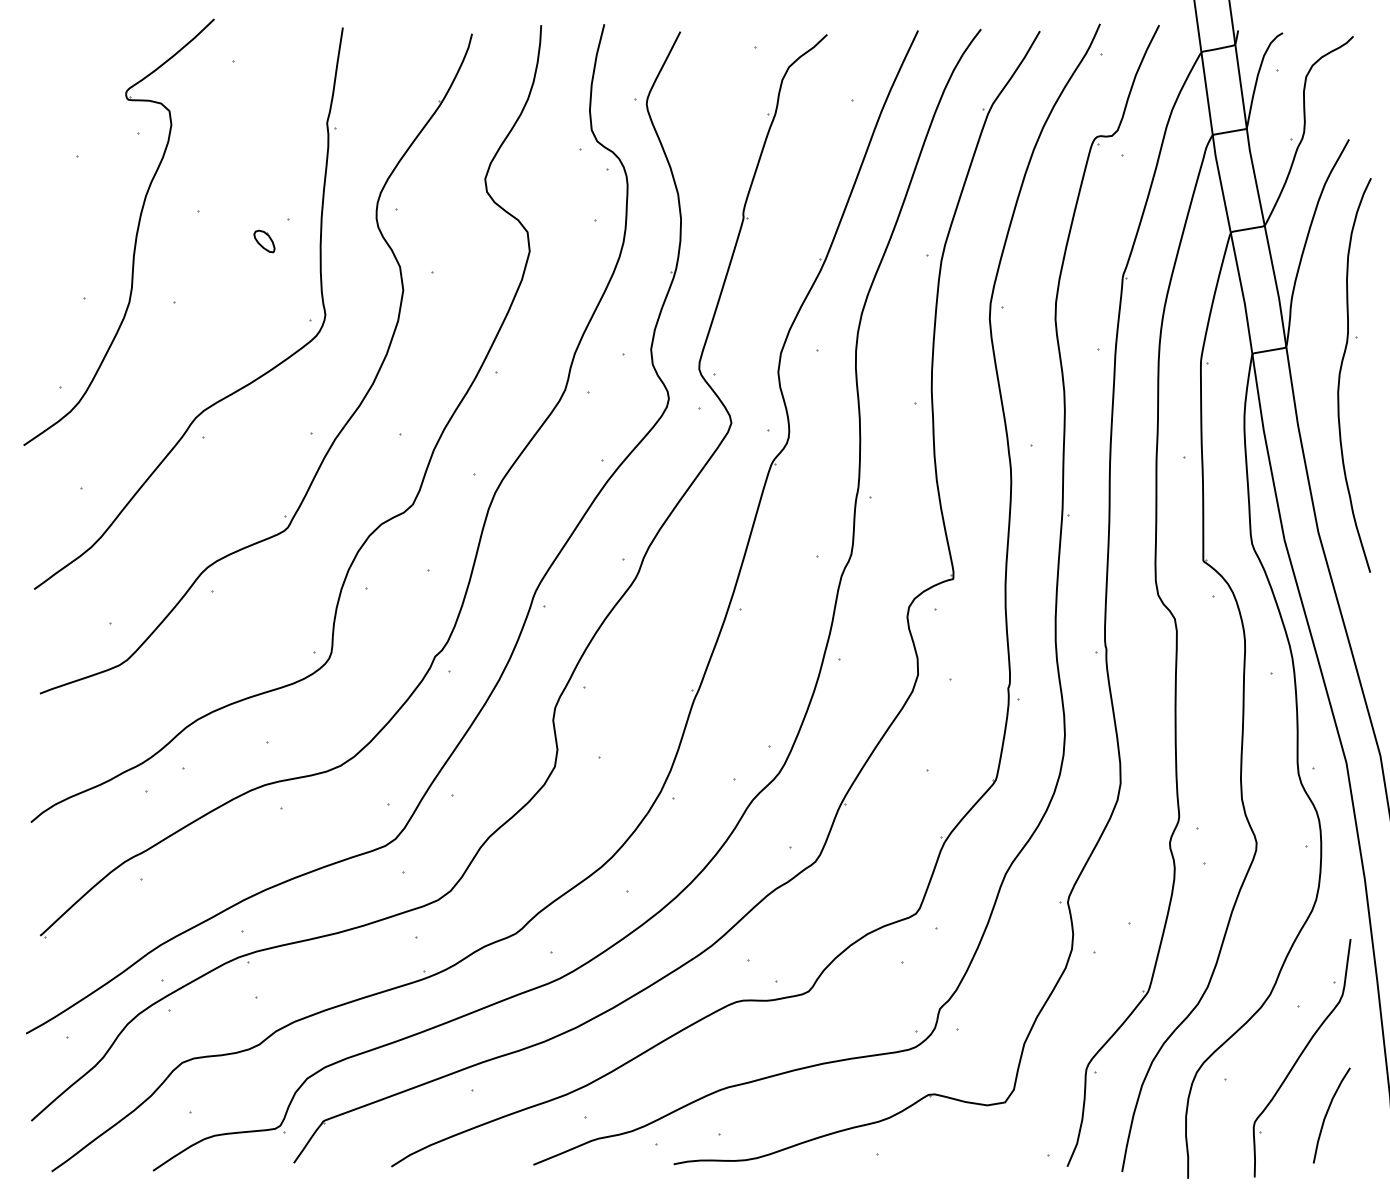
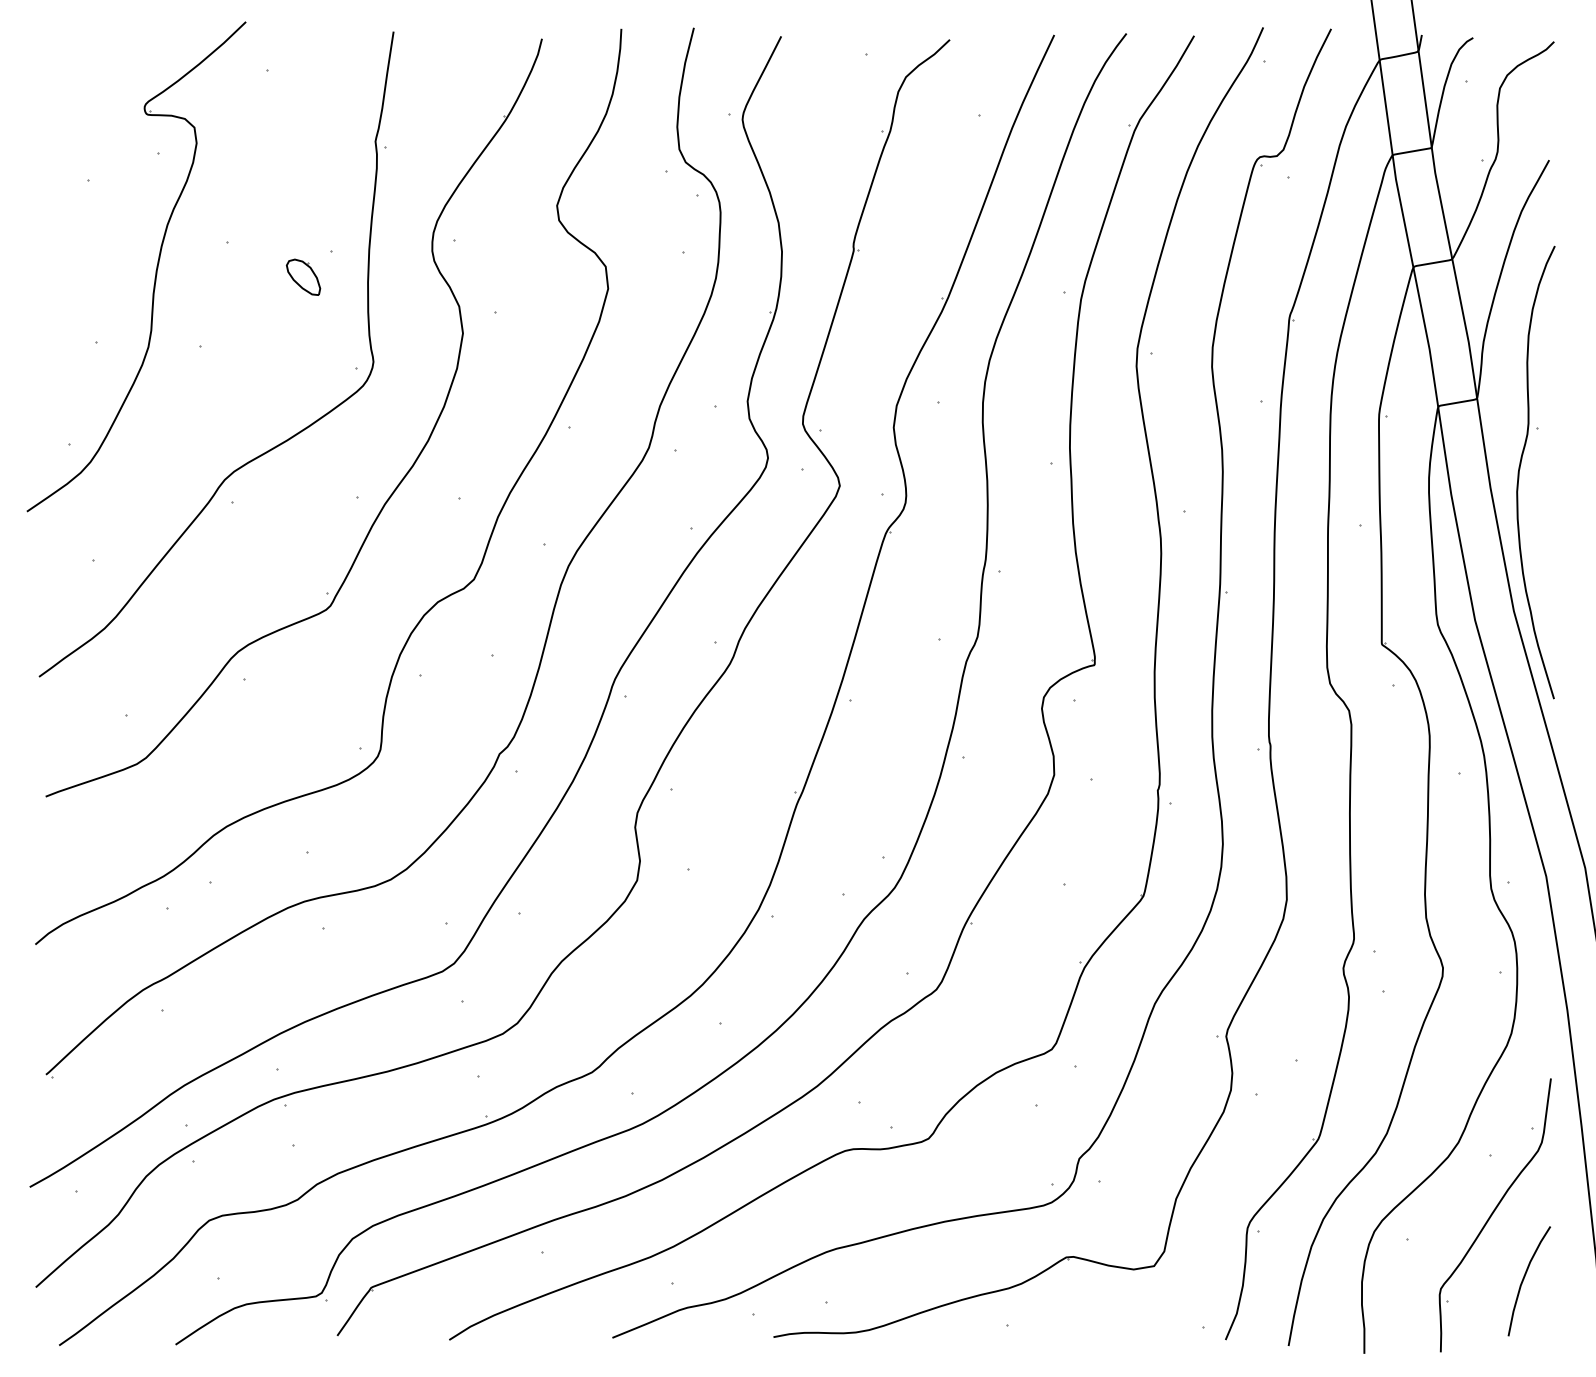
part: (264, 241) -> (303, 277), size x1.43
part: (1341, 371) -> (1520, 467), moved

